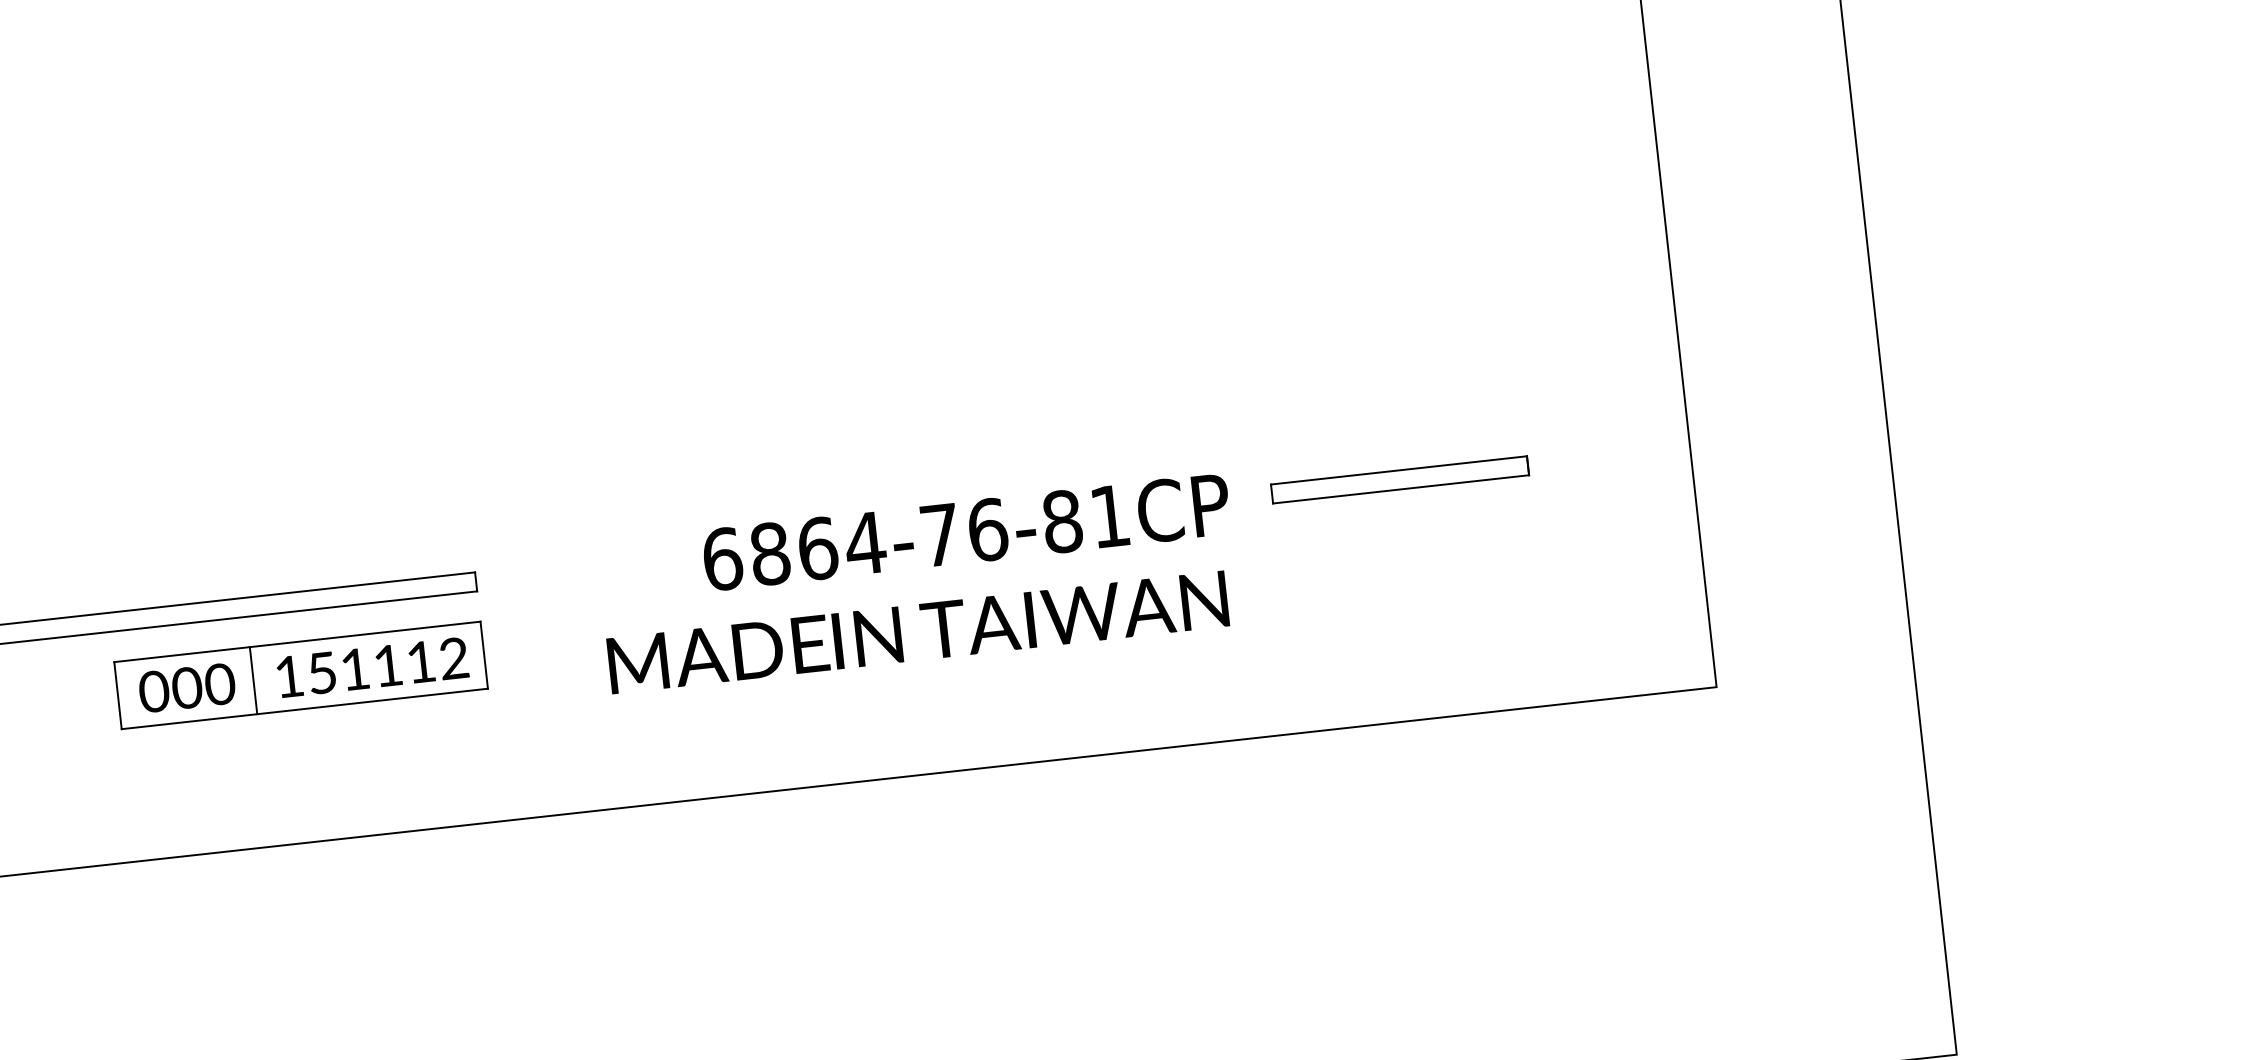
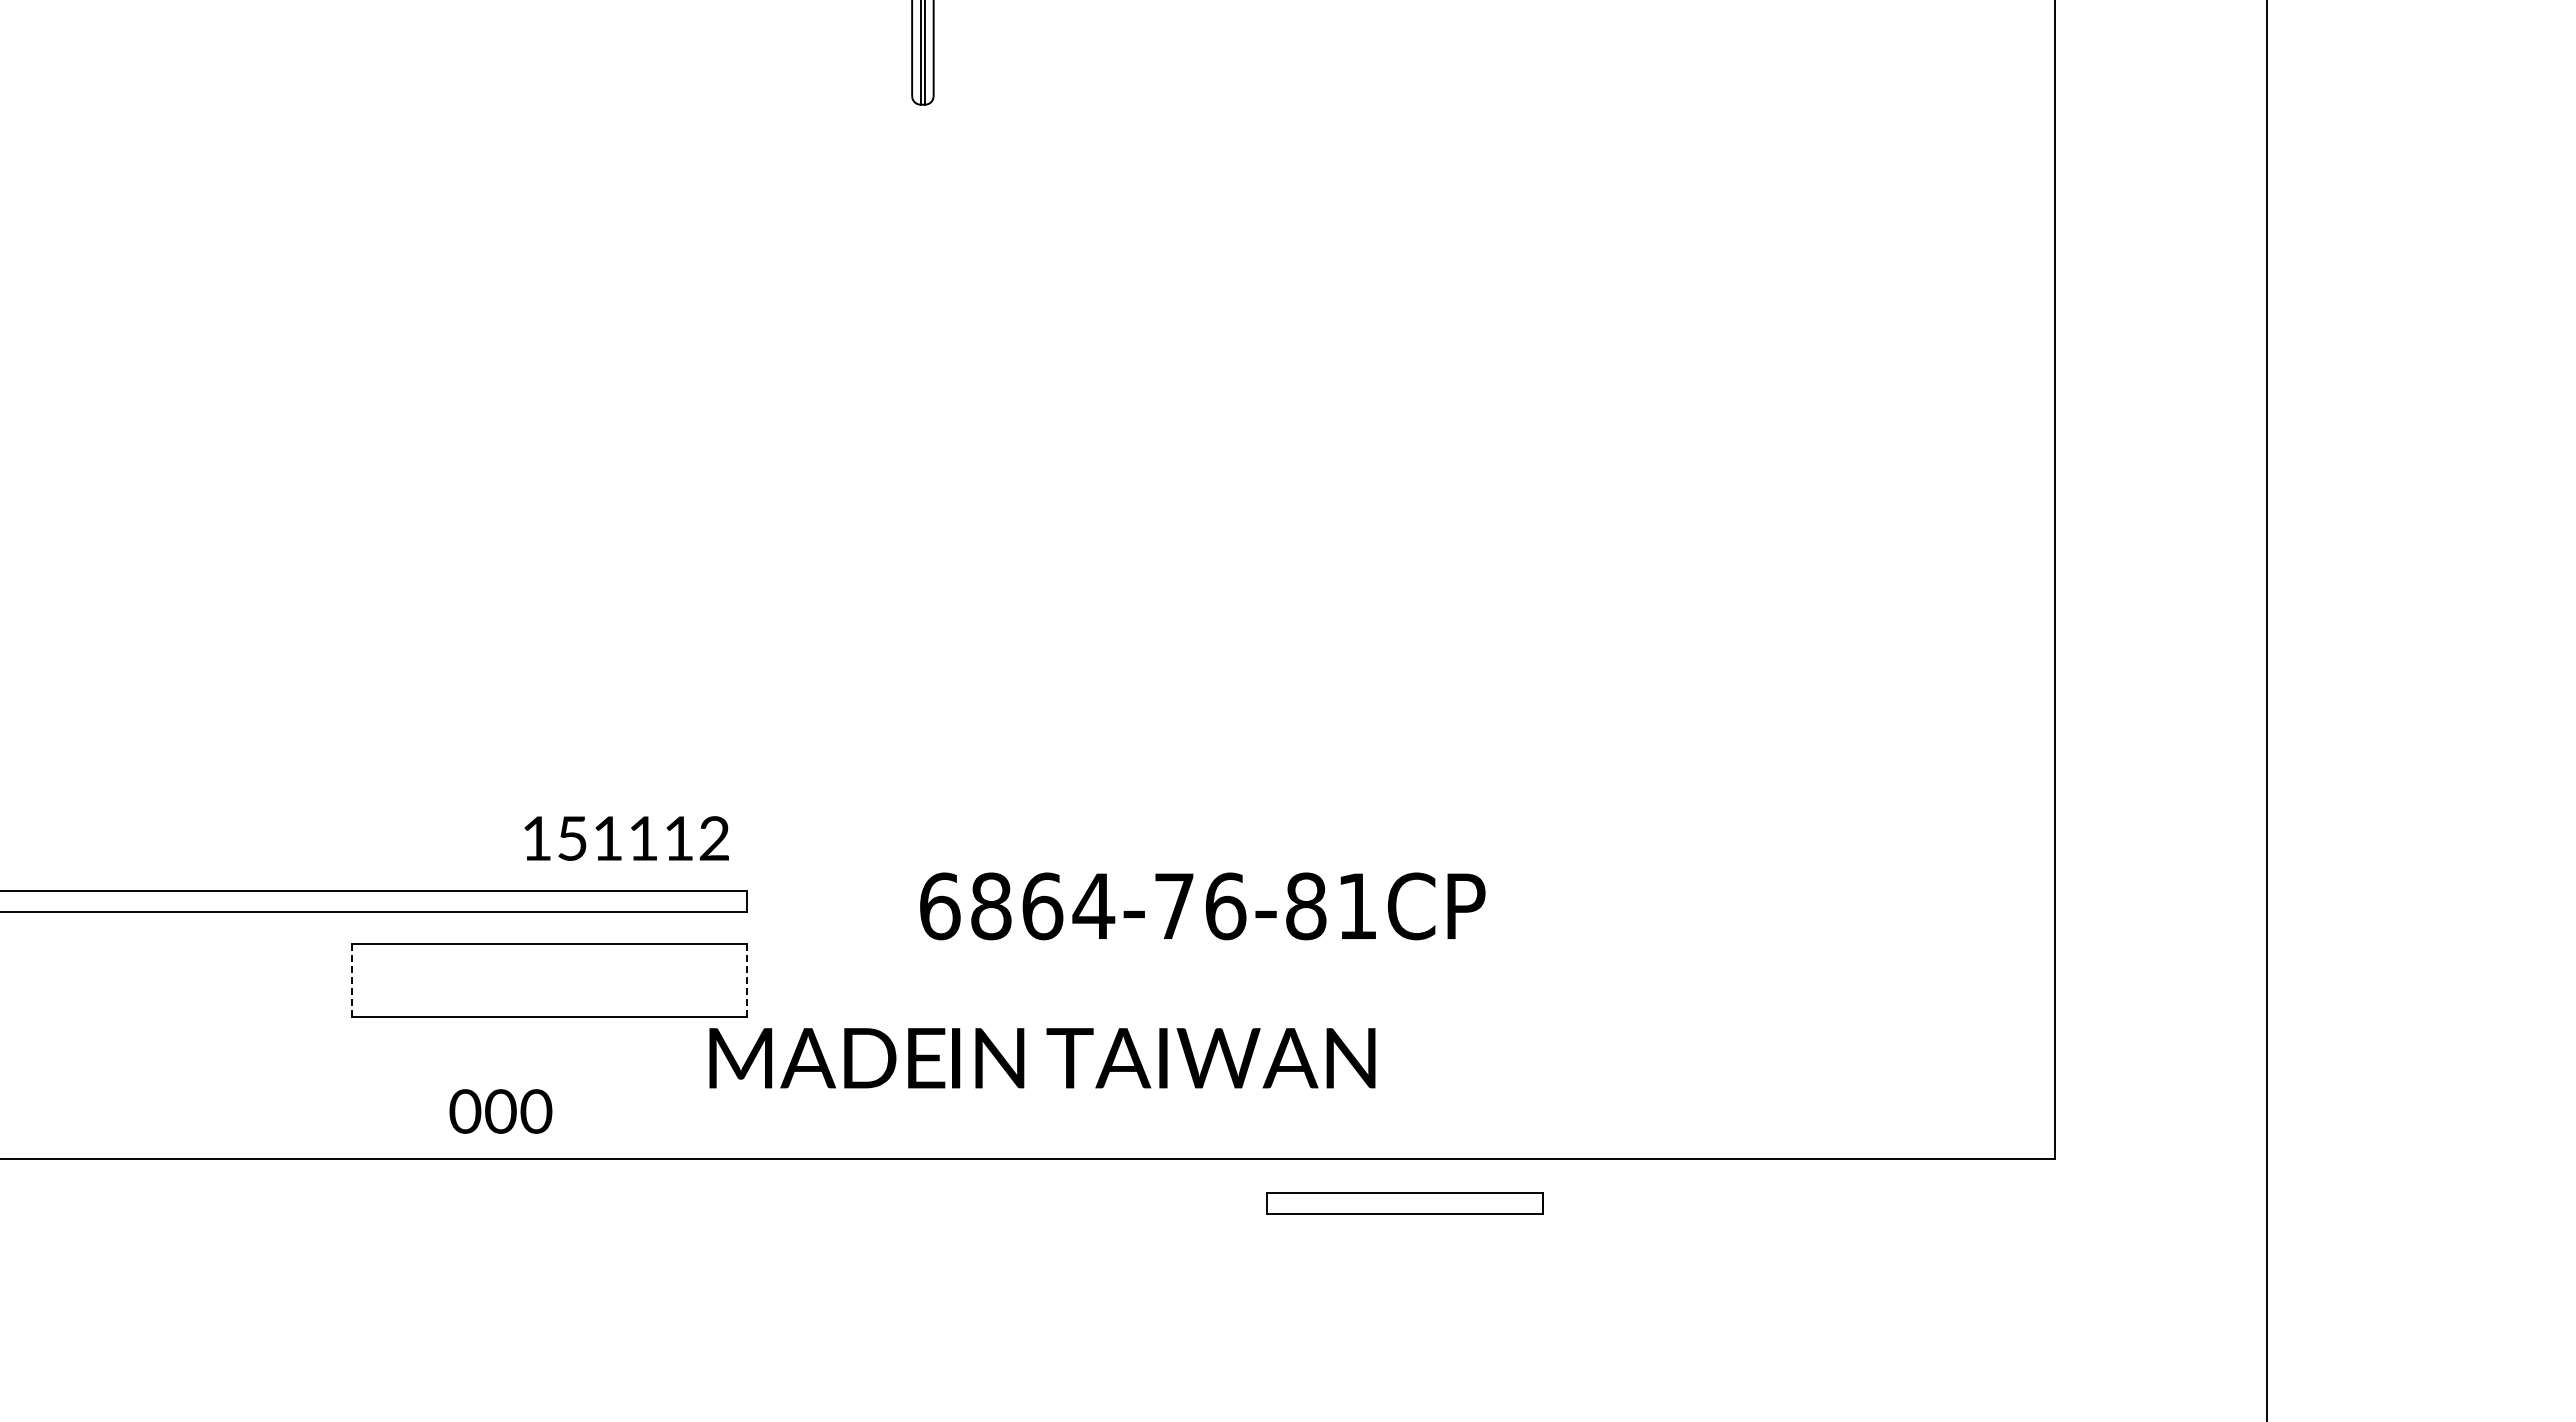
part: (1399, 479) -> (1404, 1203), moved
text: (966, 532) -> (1202, 906), moved
text: (918, 632) -> (1042, 1058), moved
line: (483, 656) -> (746, 981), solid -> dashed
text: (372, 667) -> (626, 838), moved
line: (253, 680) -> (498, 980), removed
text: (186, 688) -> (500, 1111), moved
line: (118, 696) -> (352, 981), solid -> dashed

